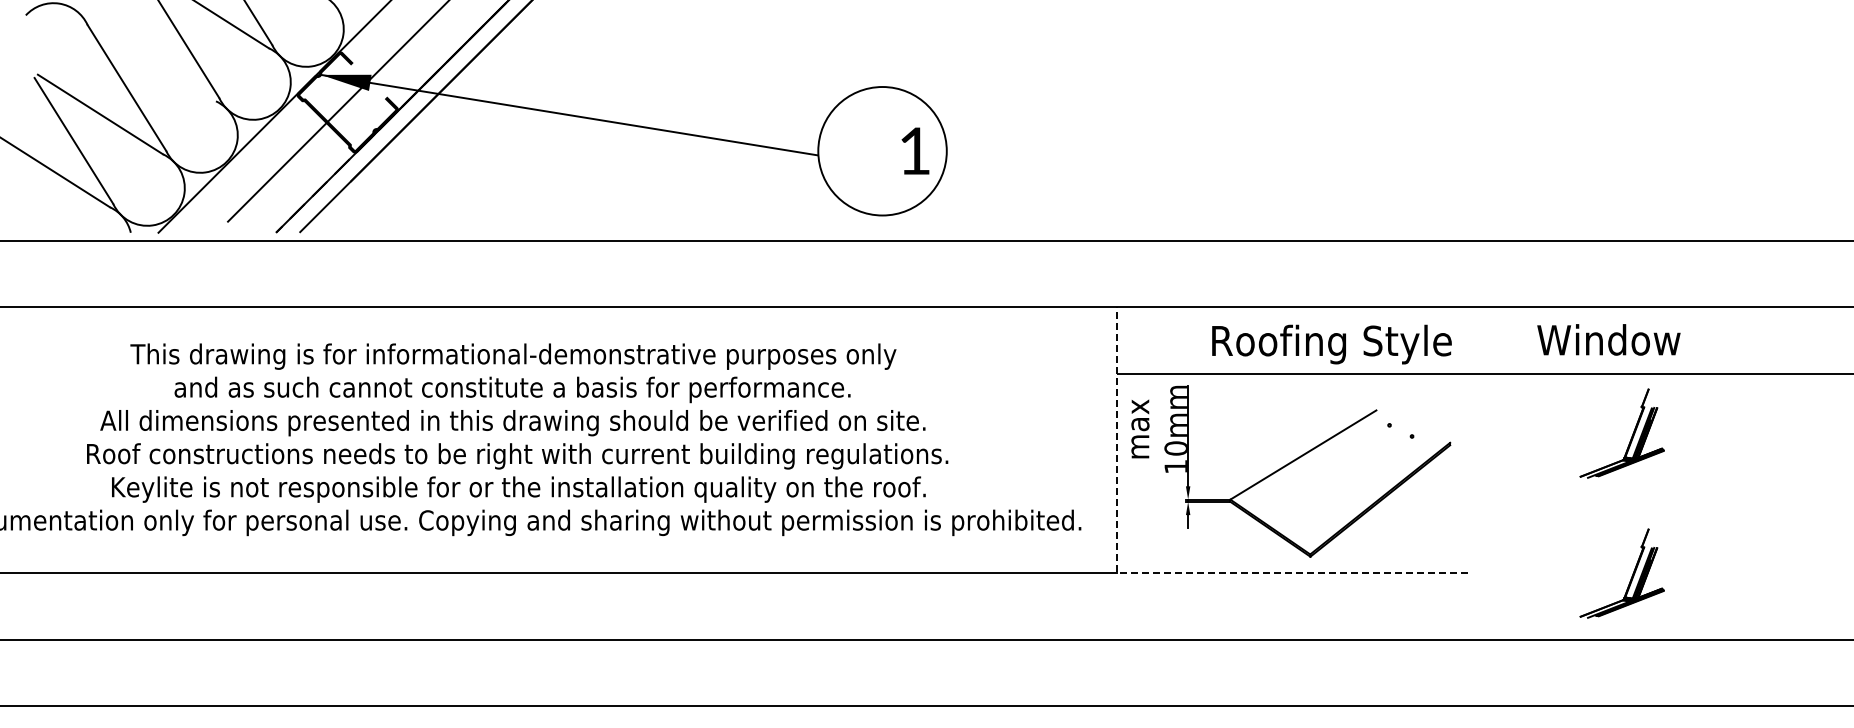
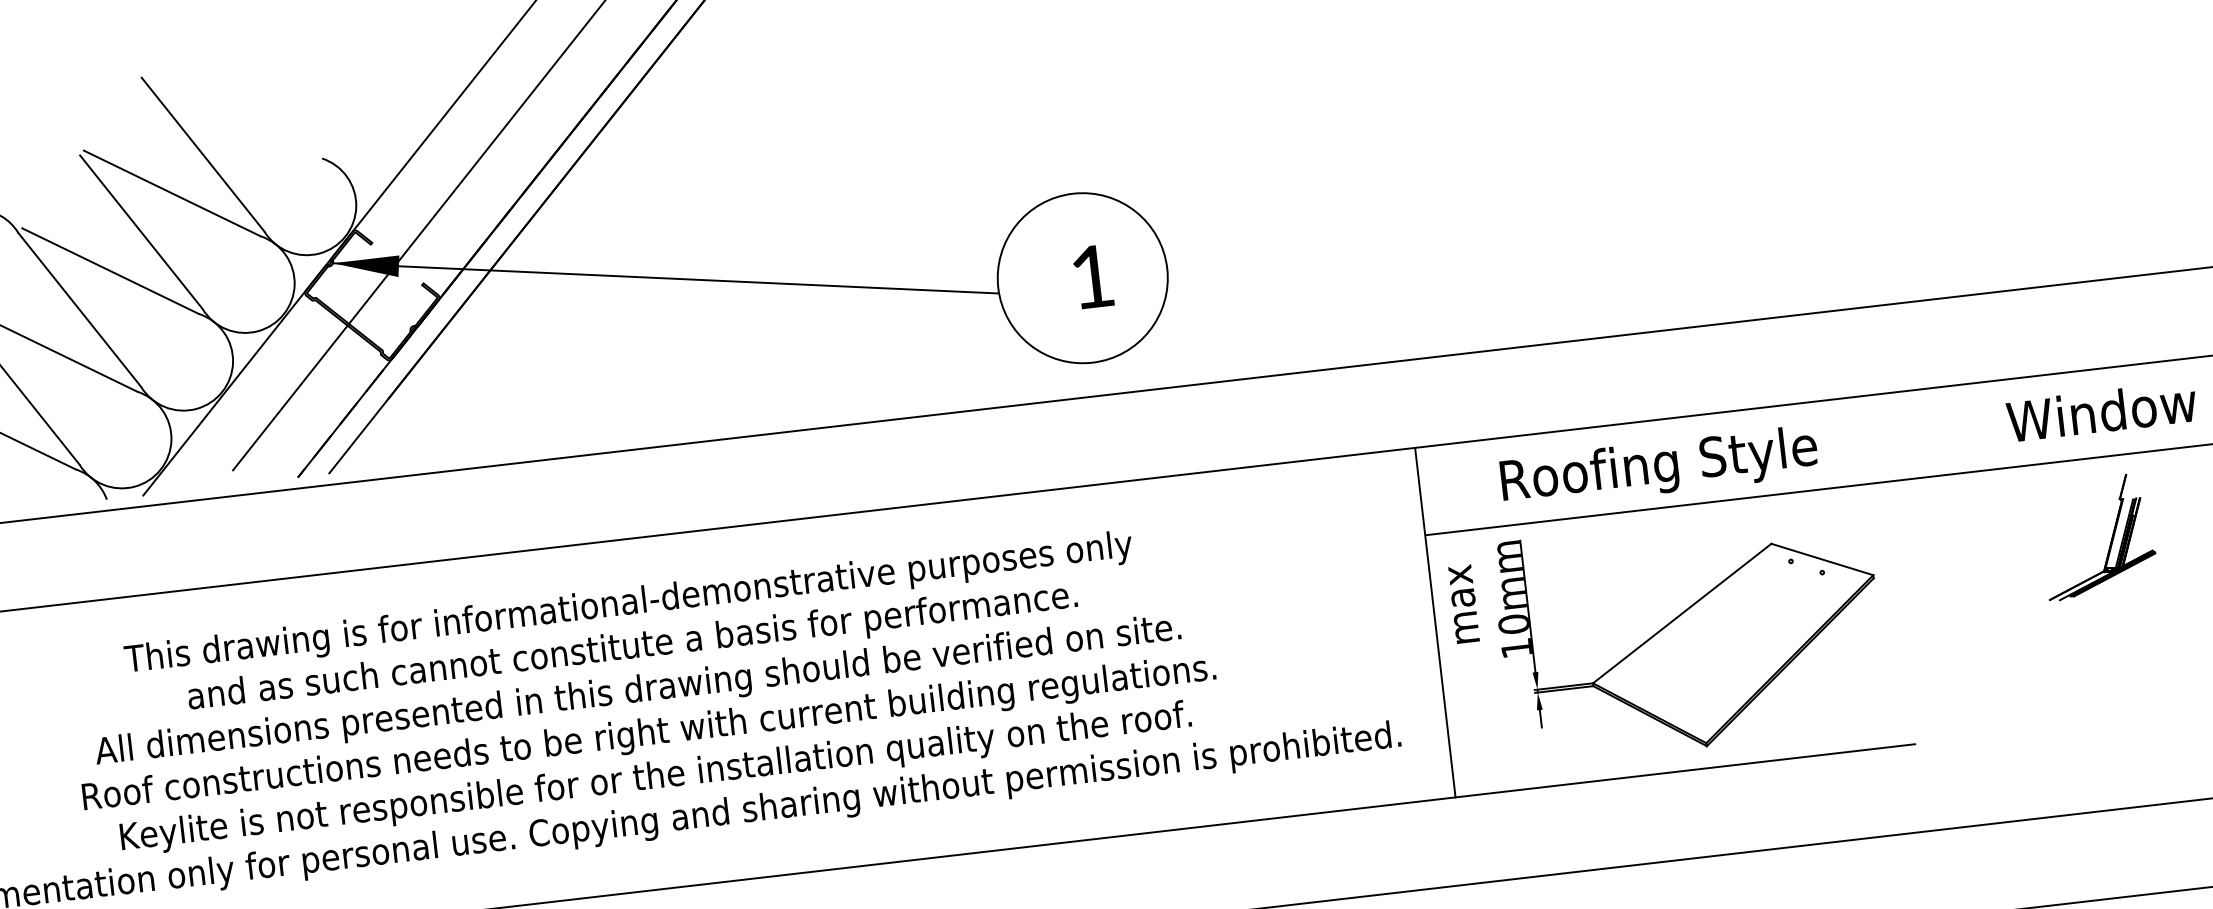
line: (153, 61) -> (110, 271), added
text: (915, 150) -> (1093, 276), moved
text: (1608, 339) -> (2101, 411), moved
text: (1331, 344) -> (1658, 467), moved
line: (1413, 426) -> (1822, 559), added
line: (1159, 573) -> (1511, 791), dashed -> solid
part: (1630, 578) -> (2131, 726), removed

